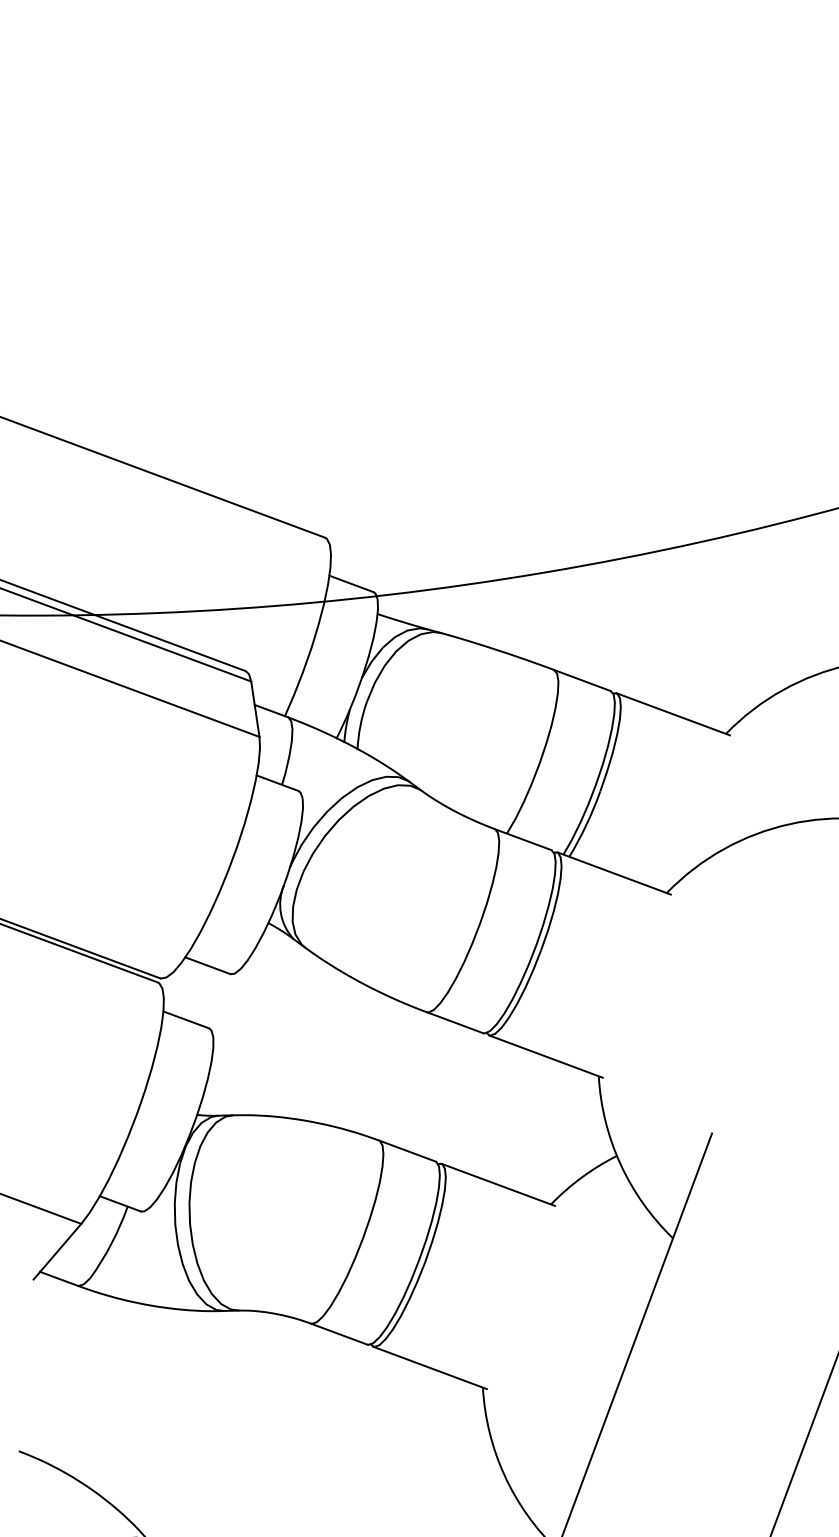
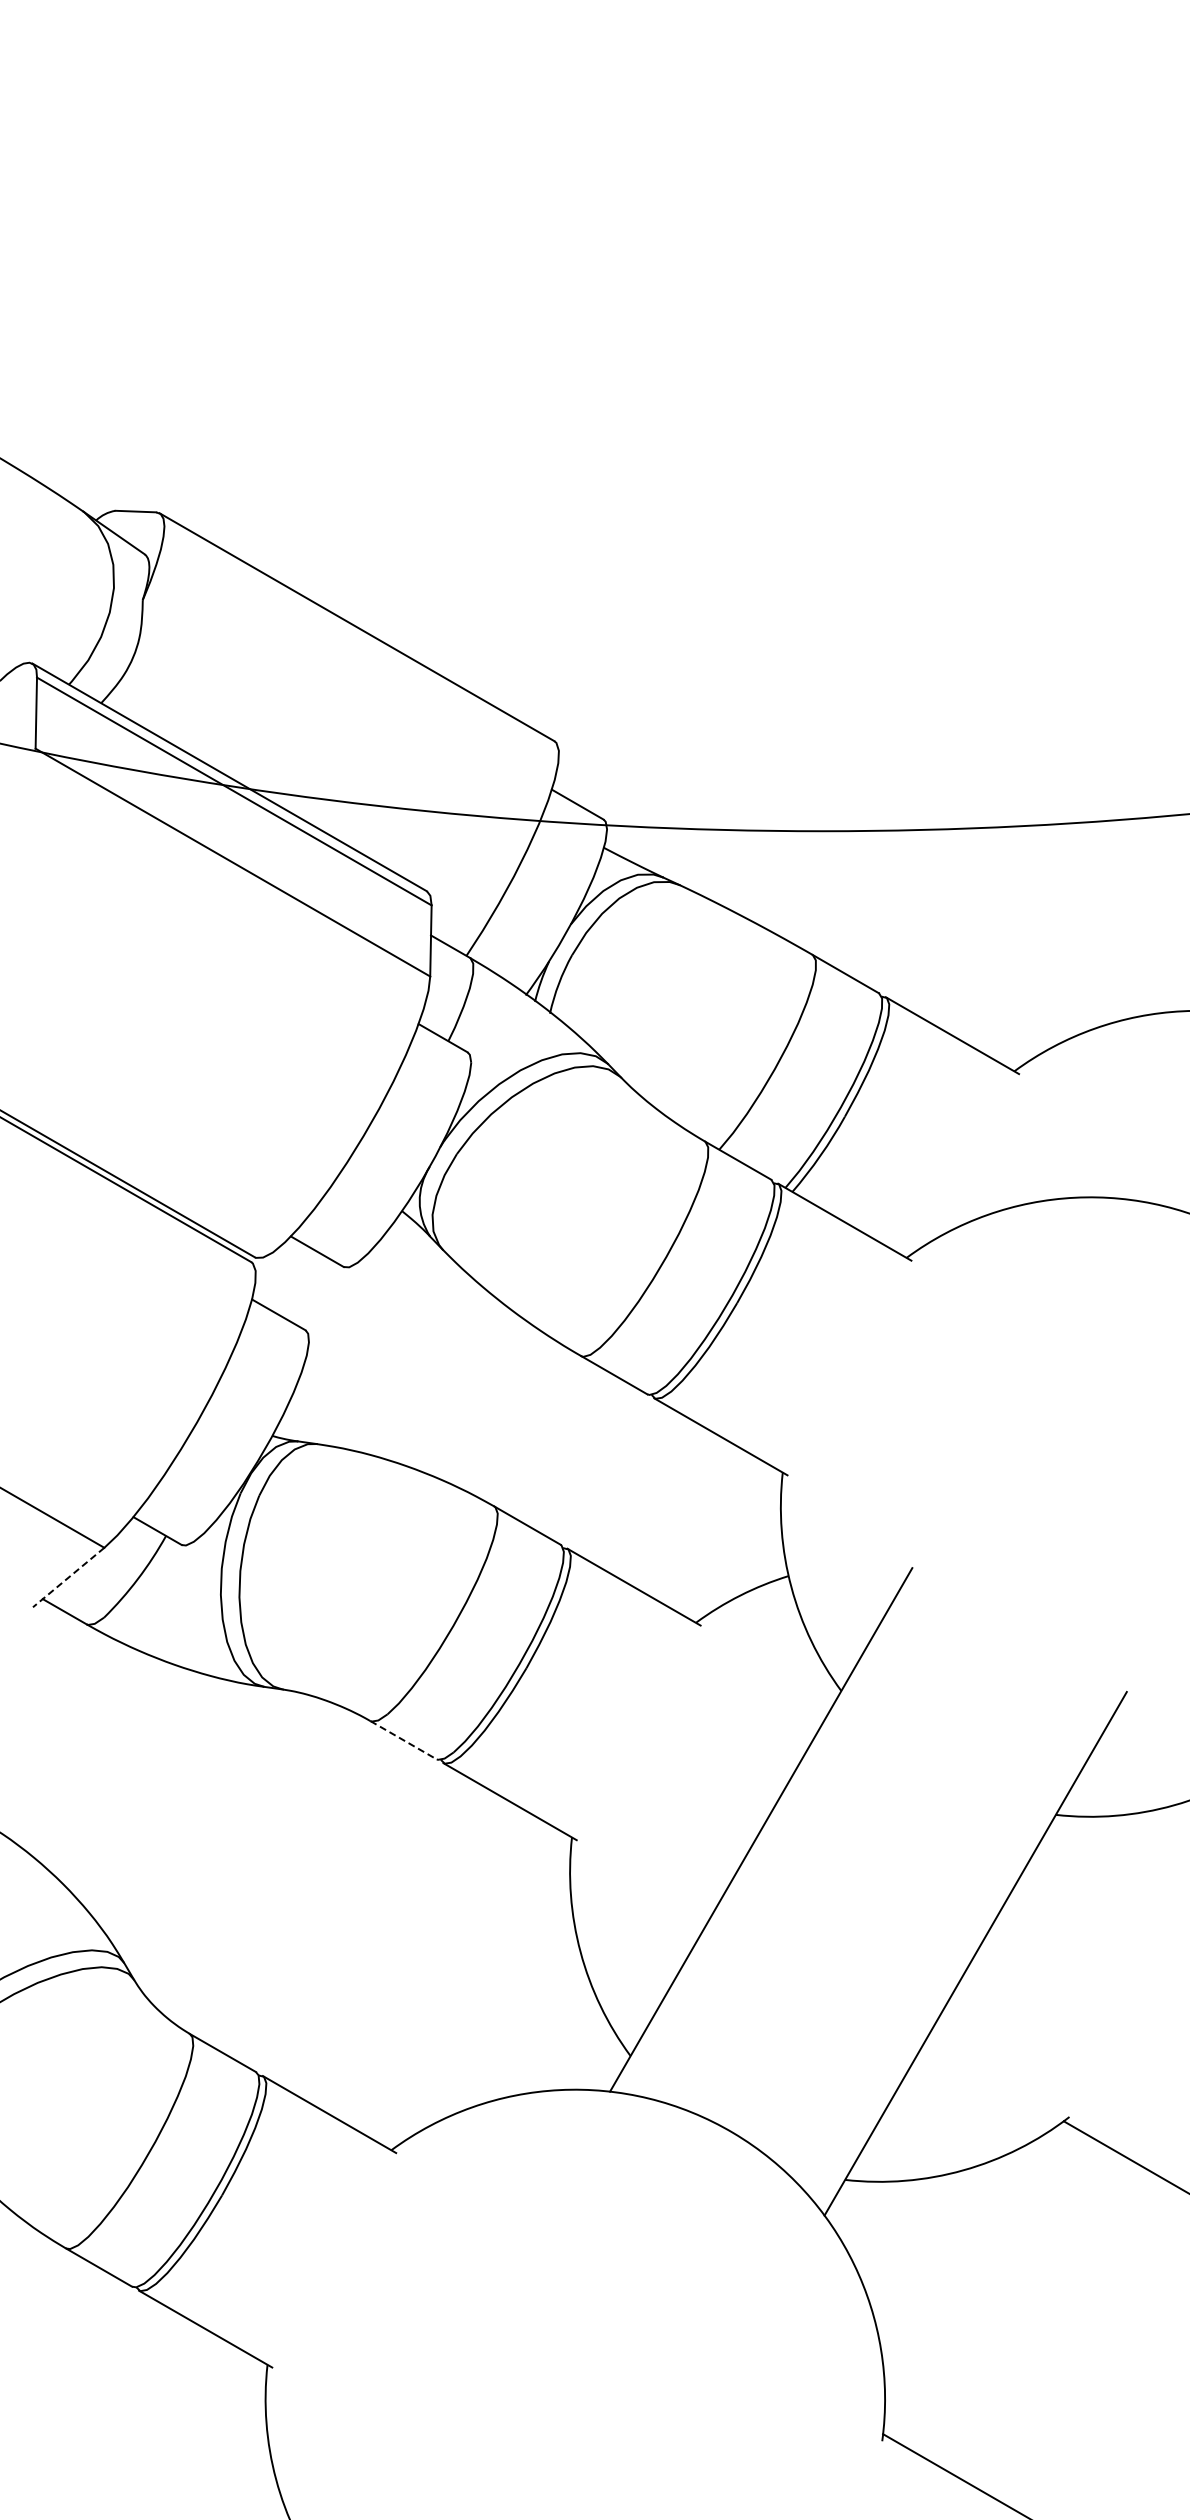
line: (57, 1251) -> (68, 1577), solid -> dashed
line: (339, 1334) -> (404, 1740), solid -> dashed

